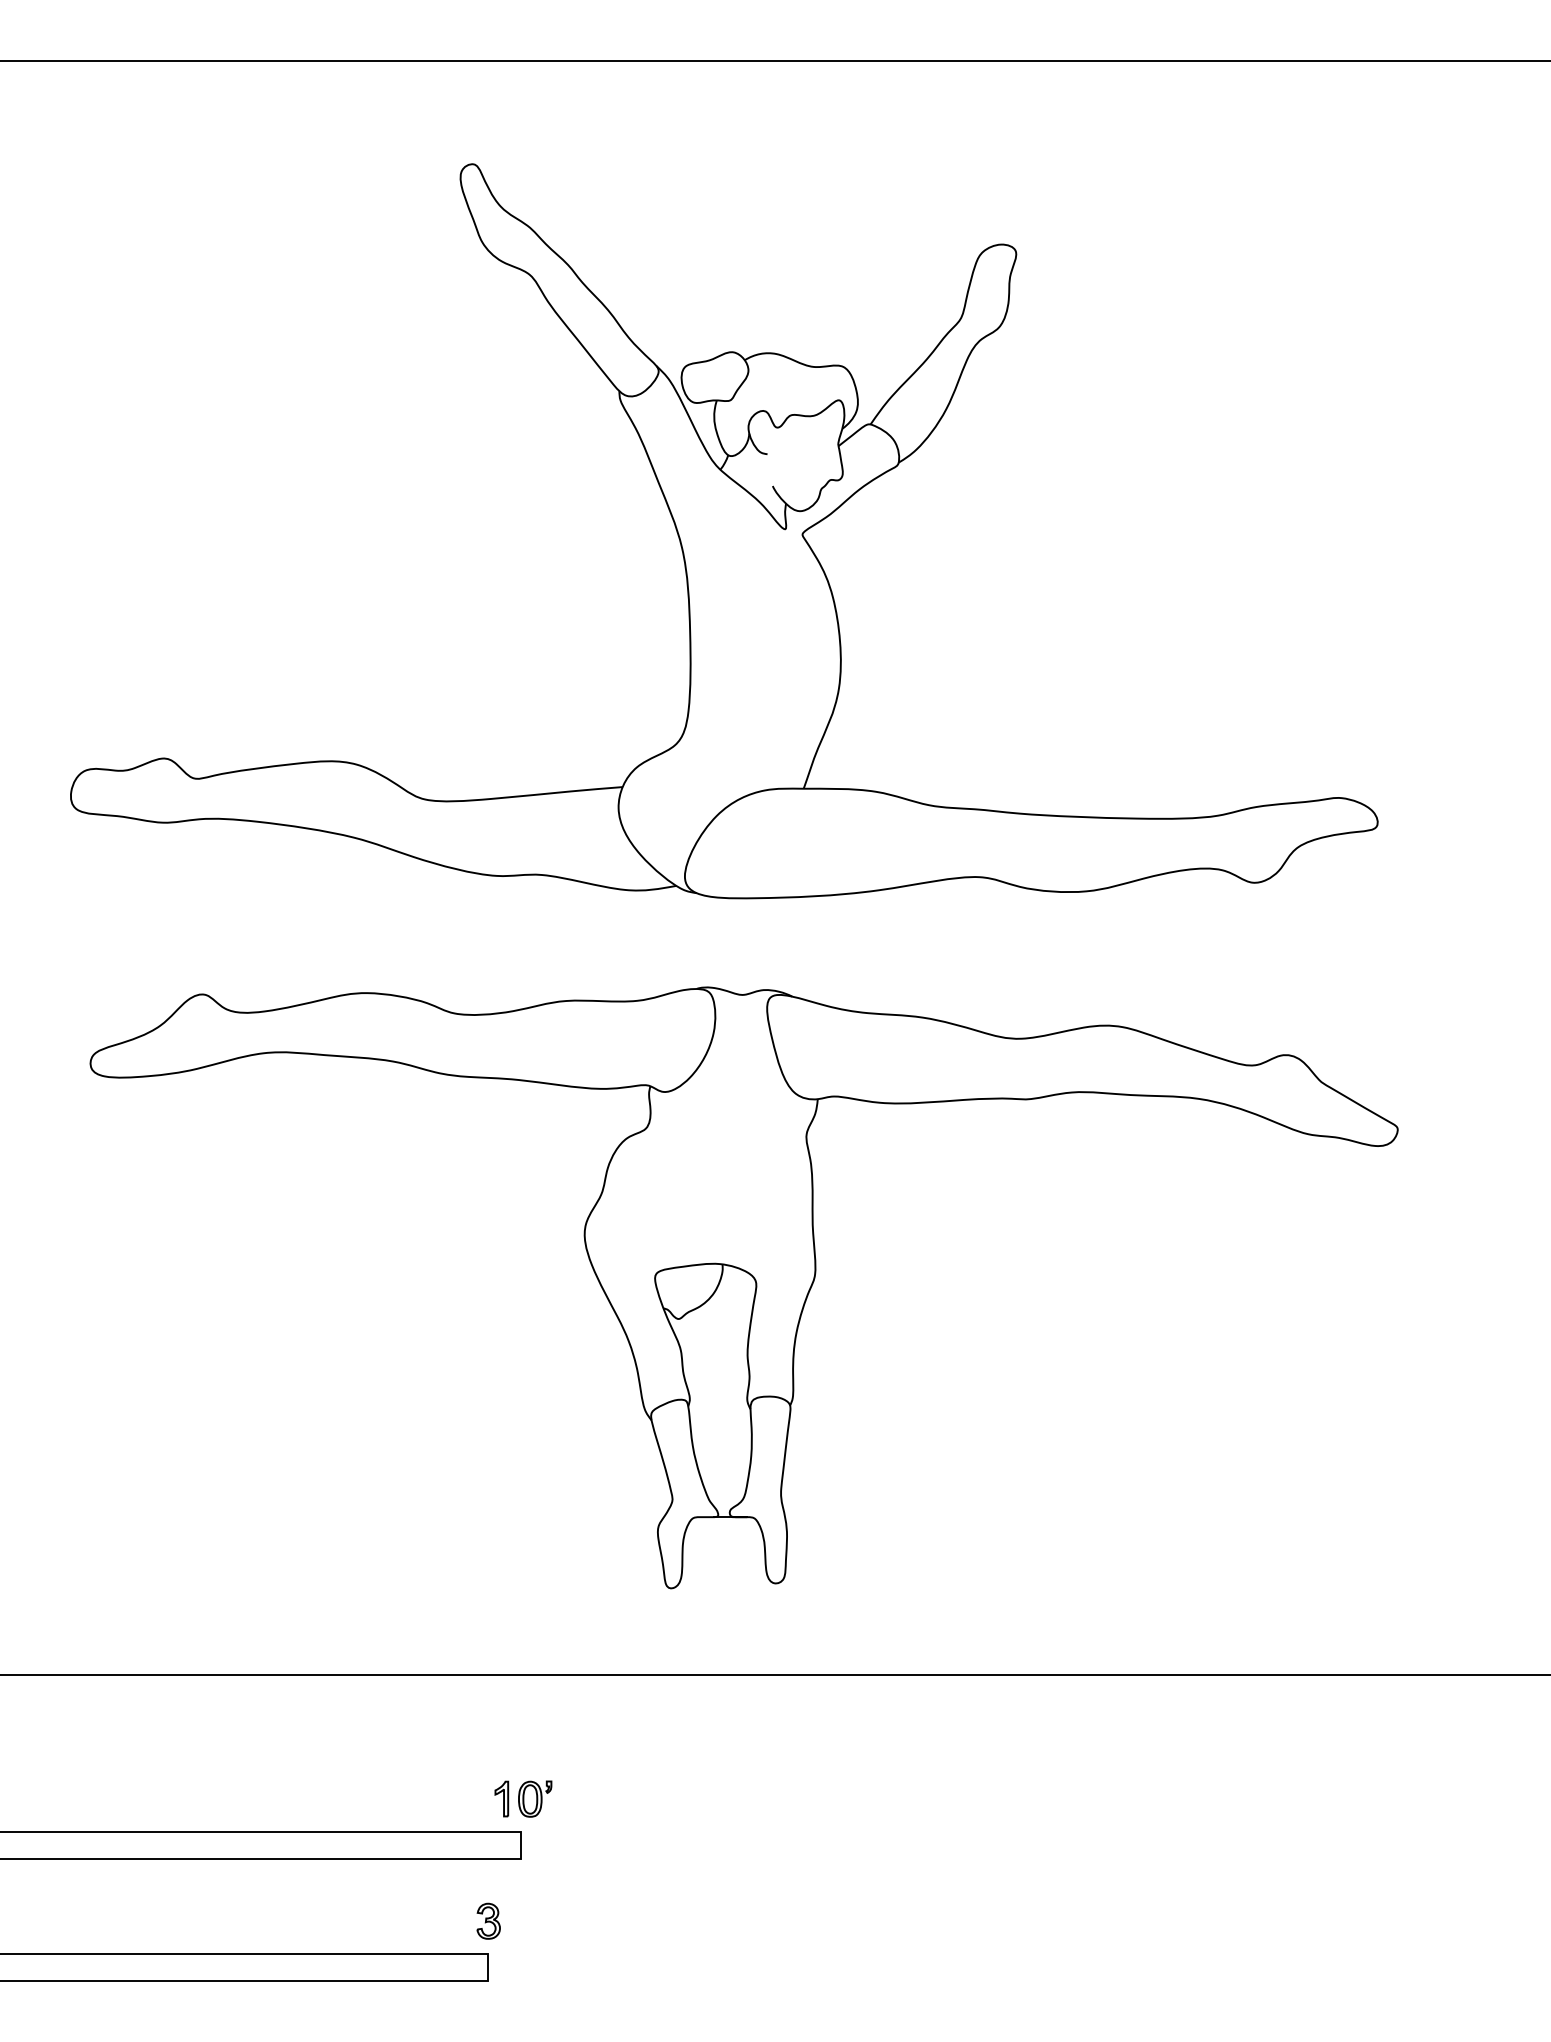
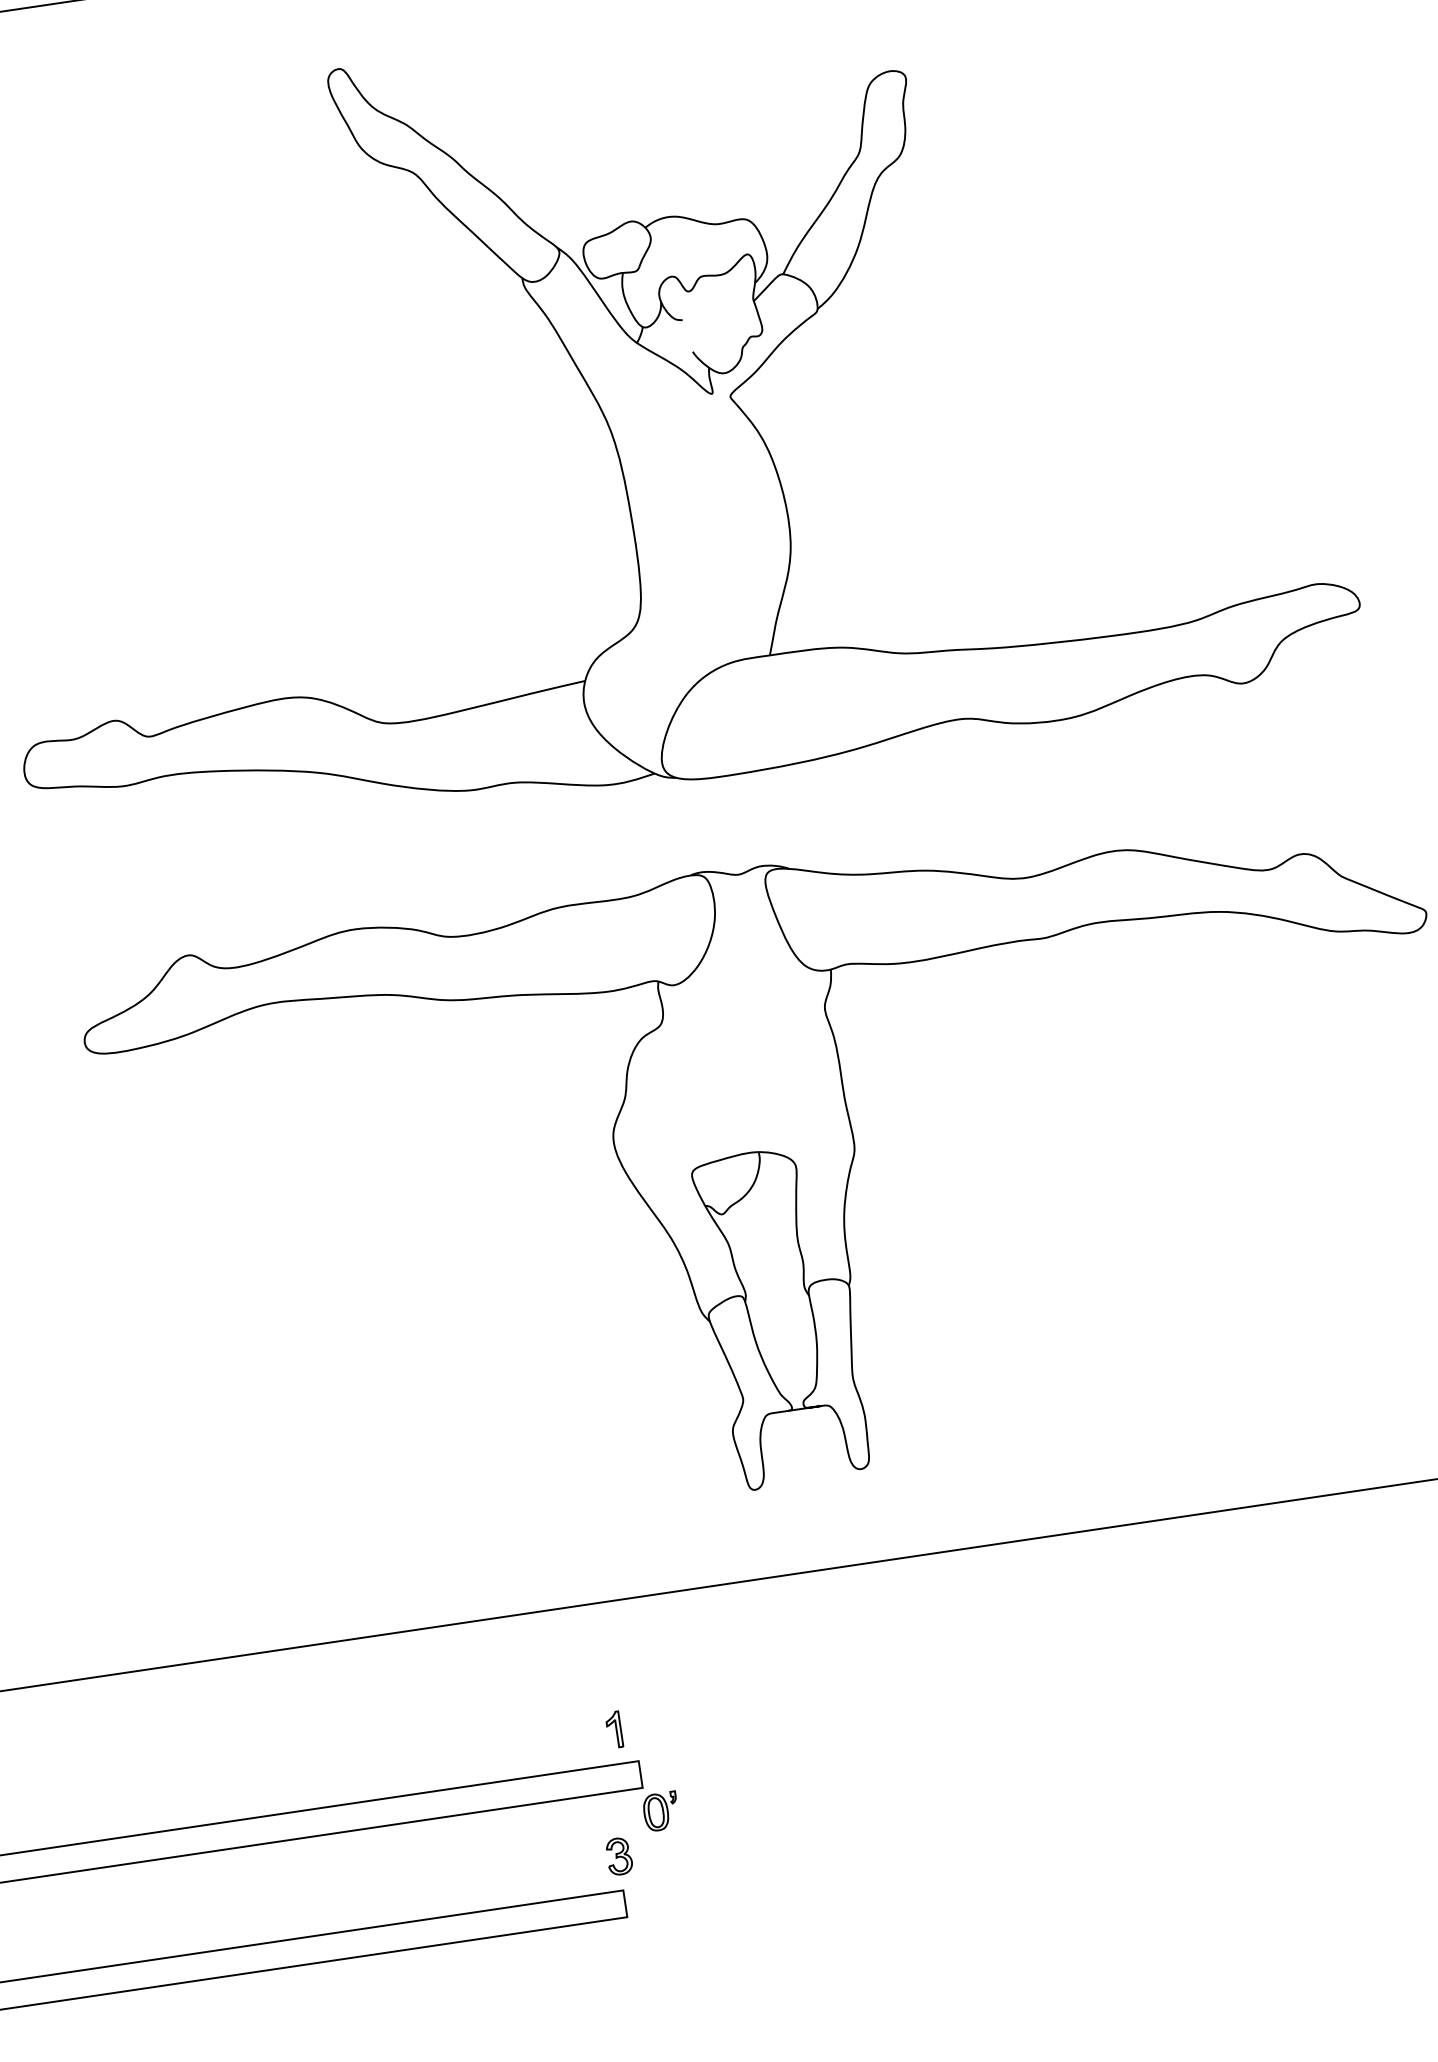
part: (535, 1798) -> (661, 1810), moved

